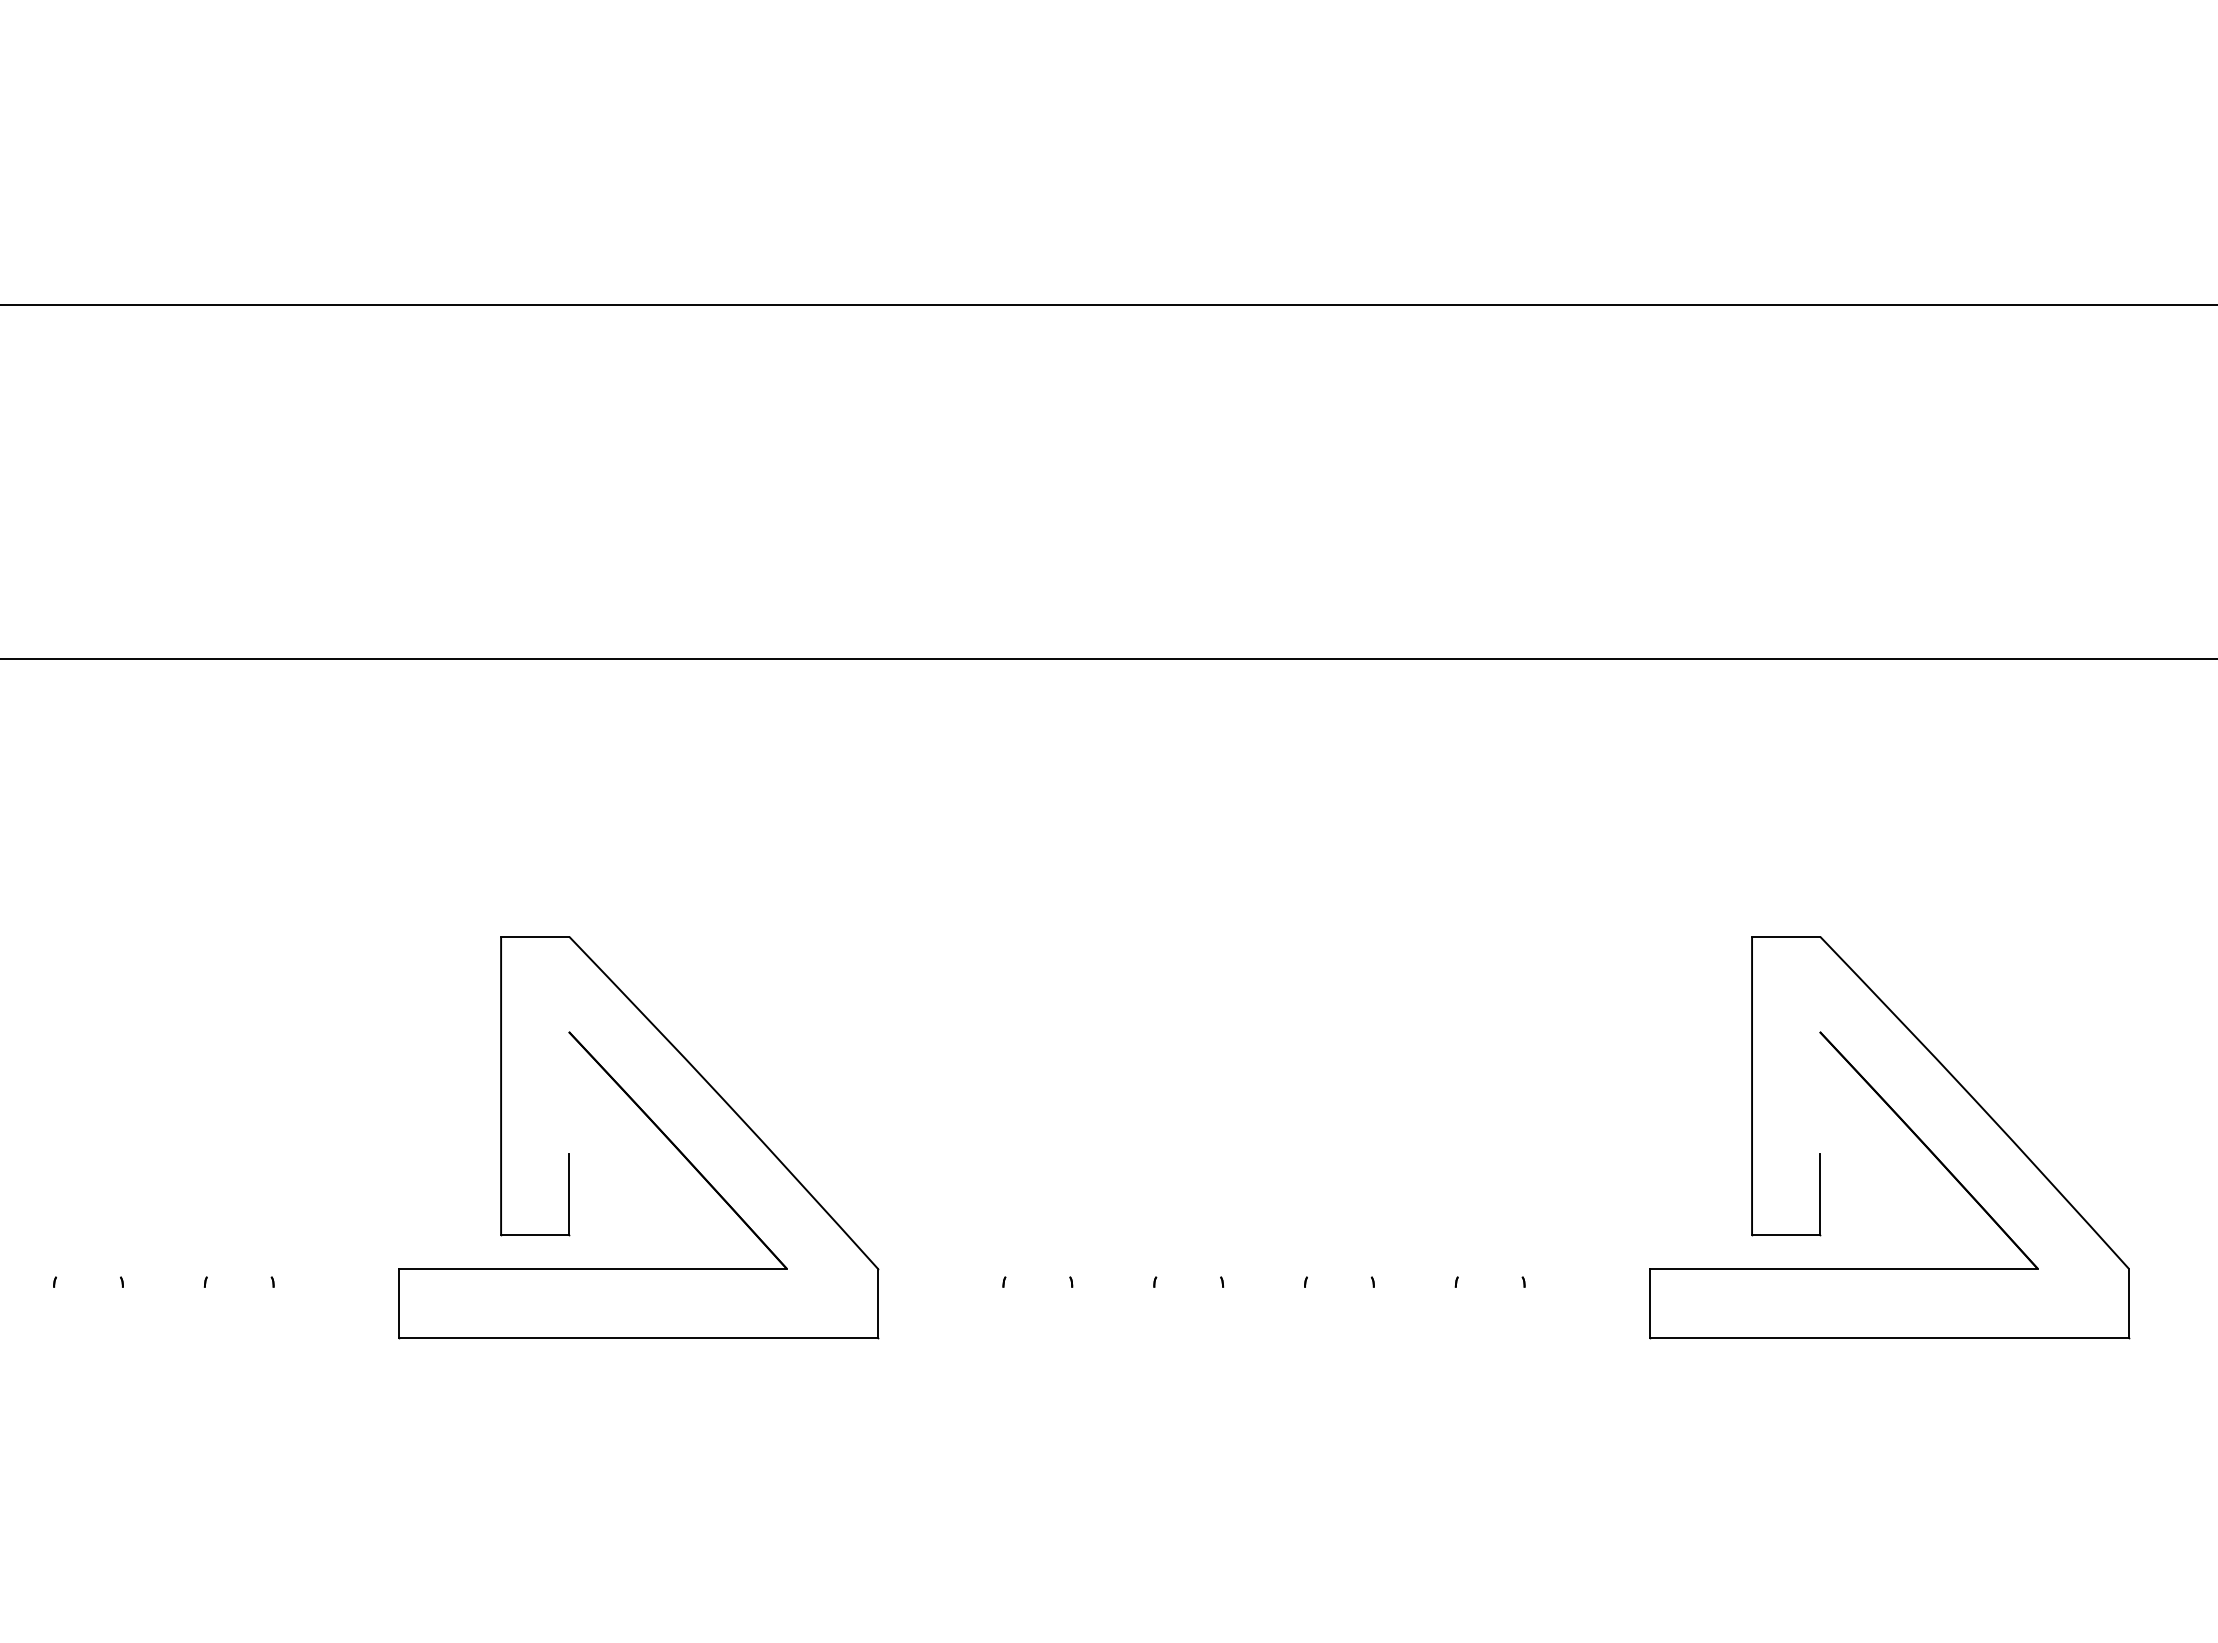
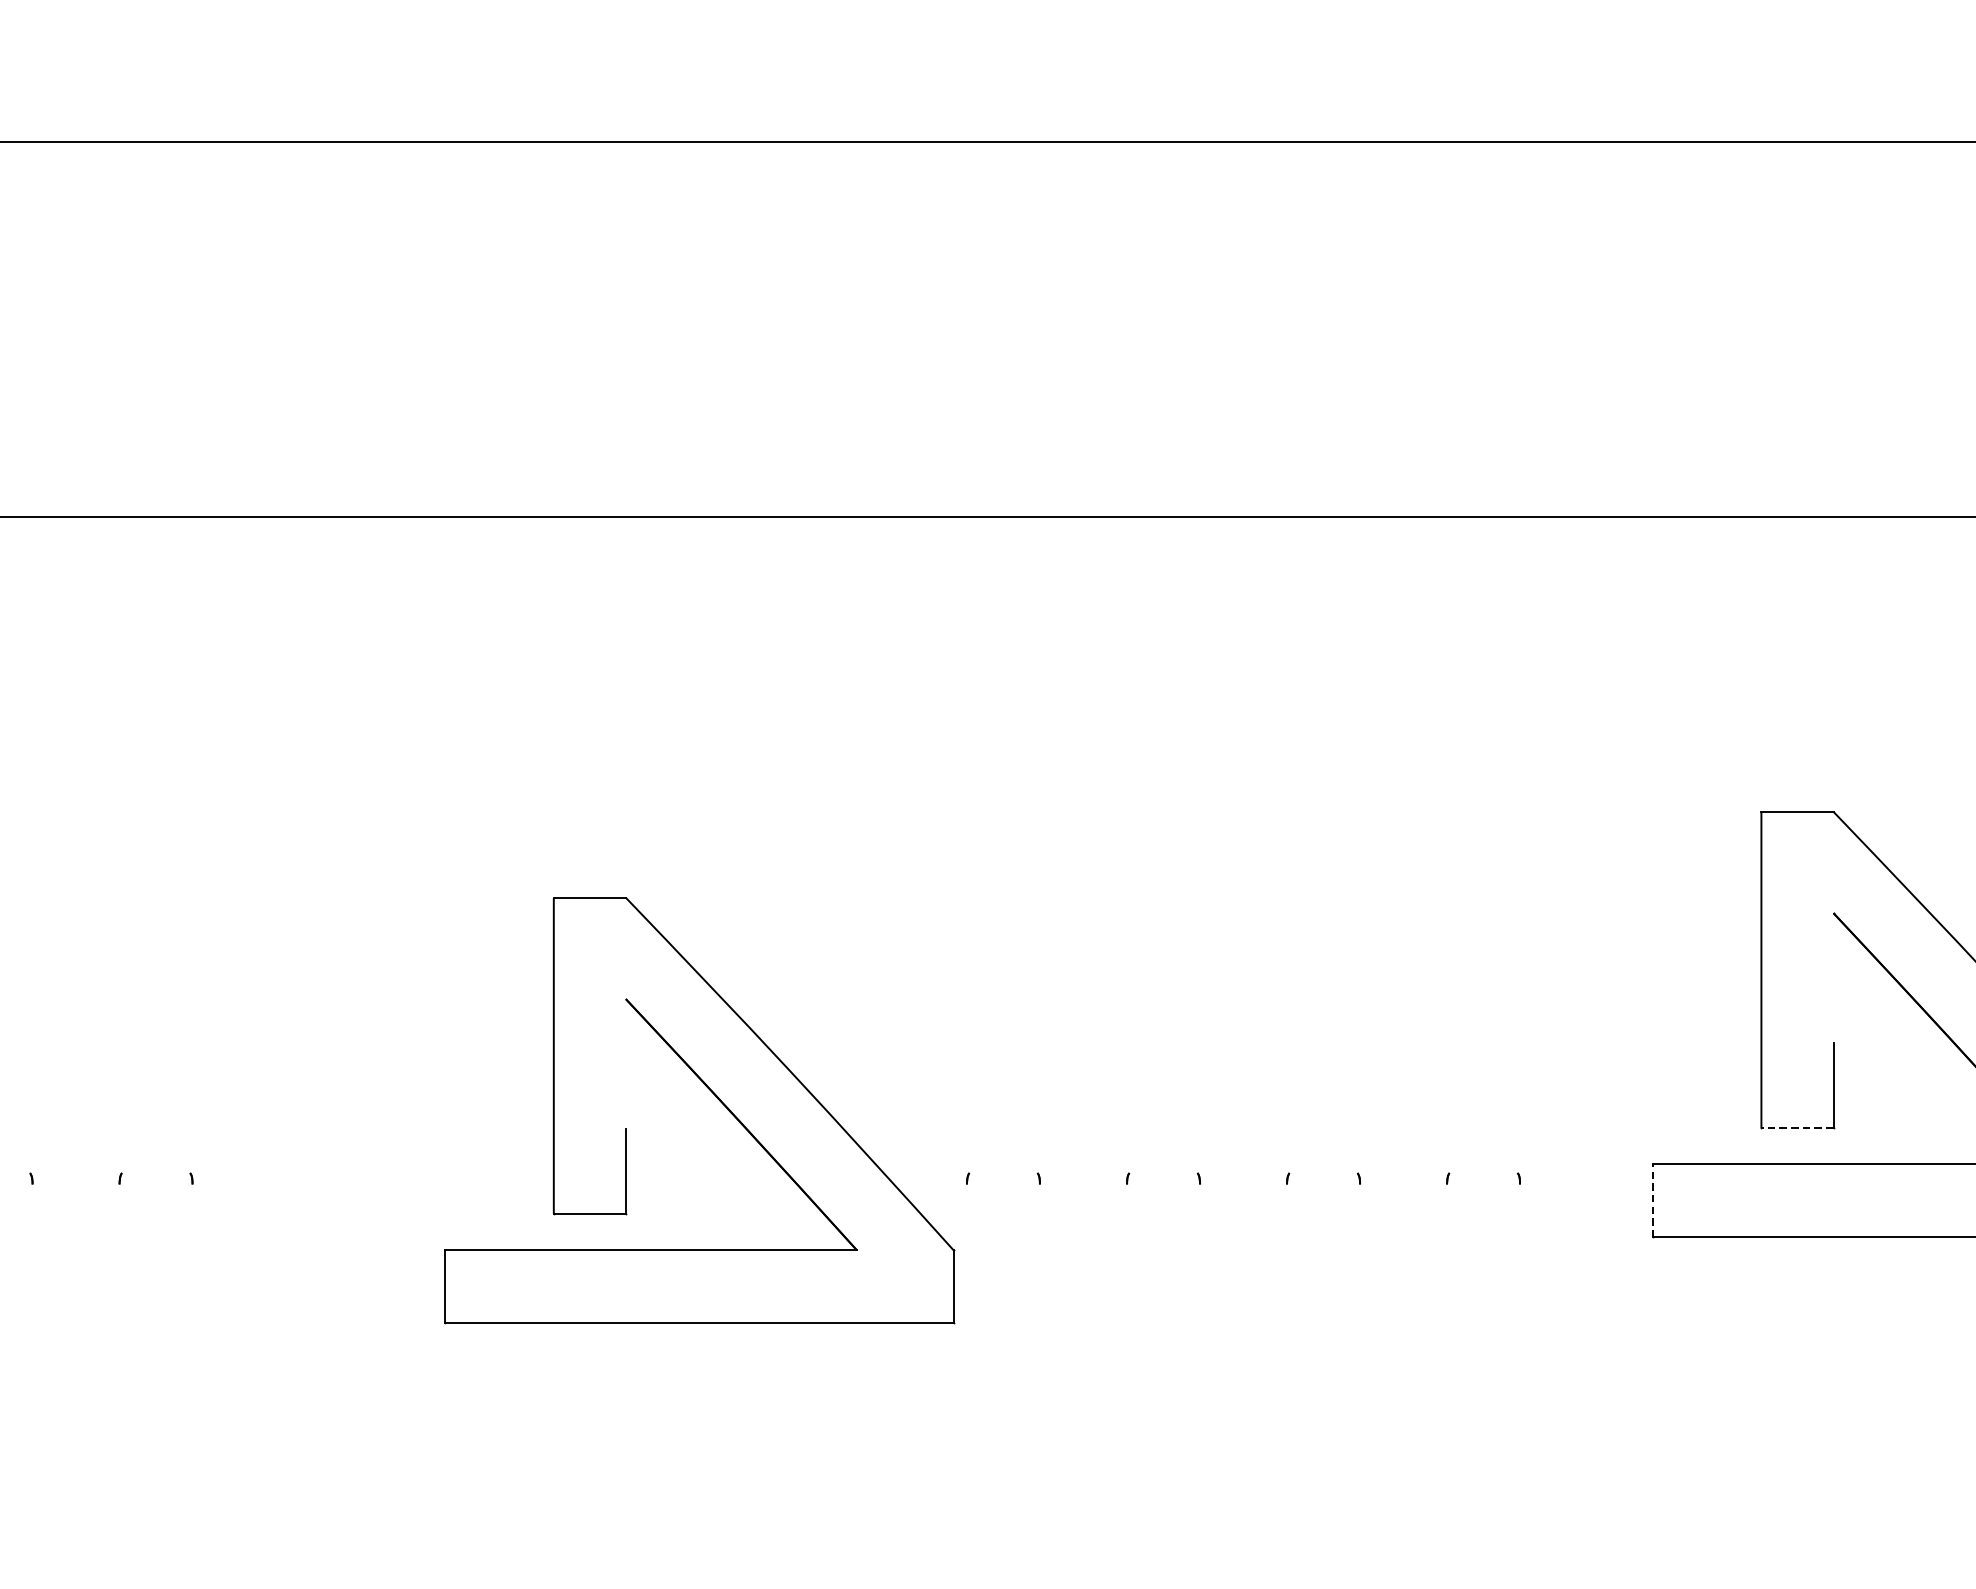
part: (652, 1123) -> (714, 1096), moved
line: (1786, 1234) -> (1797, 1128), solid -> dashed
line: (1649, 1302) -> (1652, 1200), solid -> dashed

